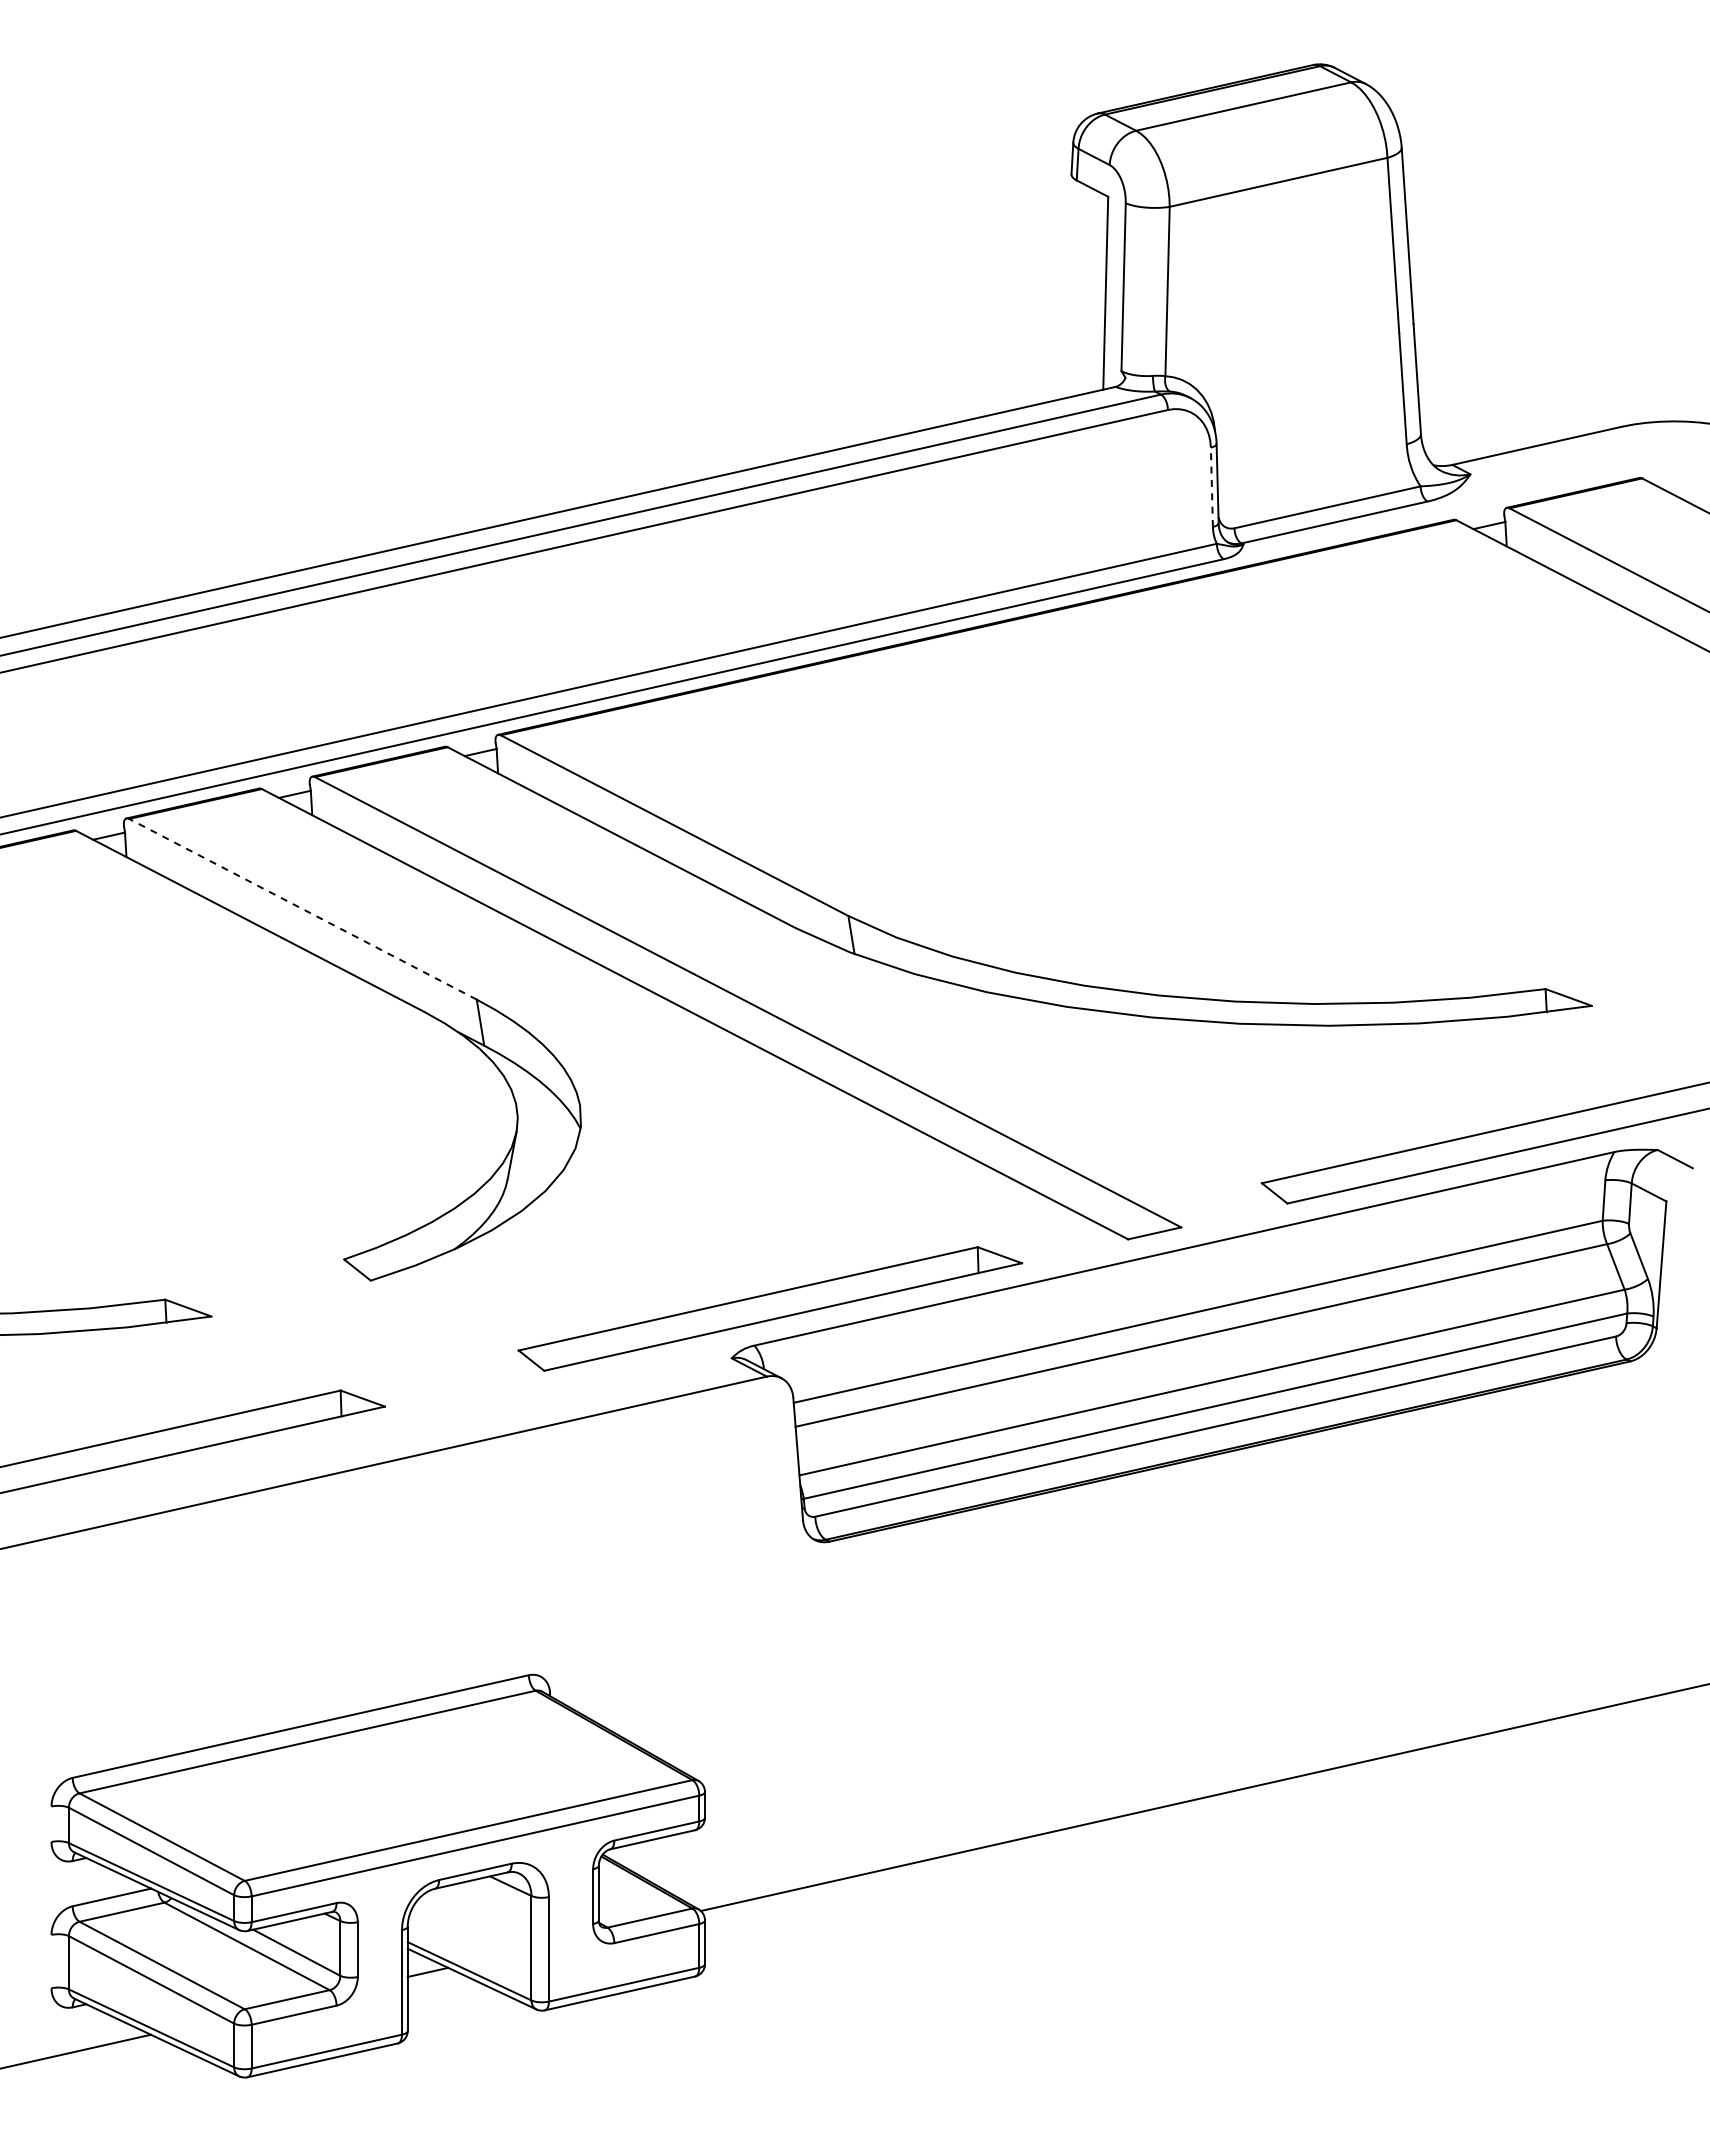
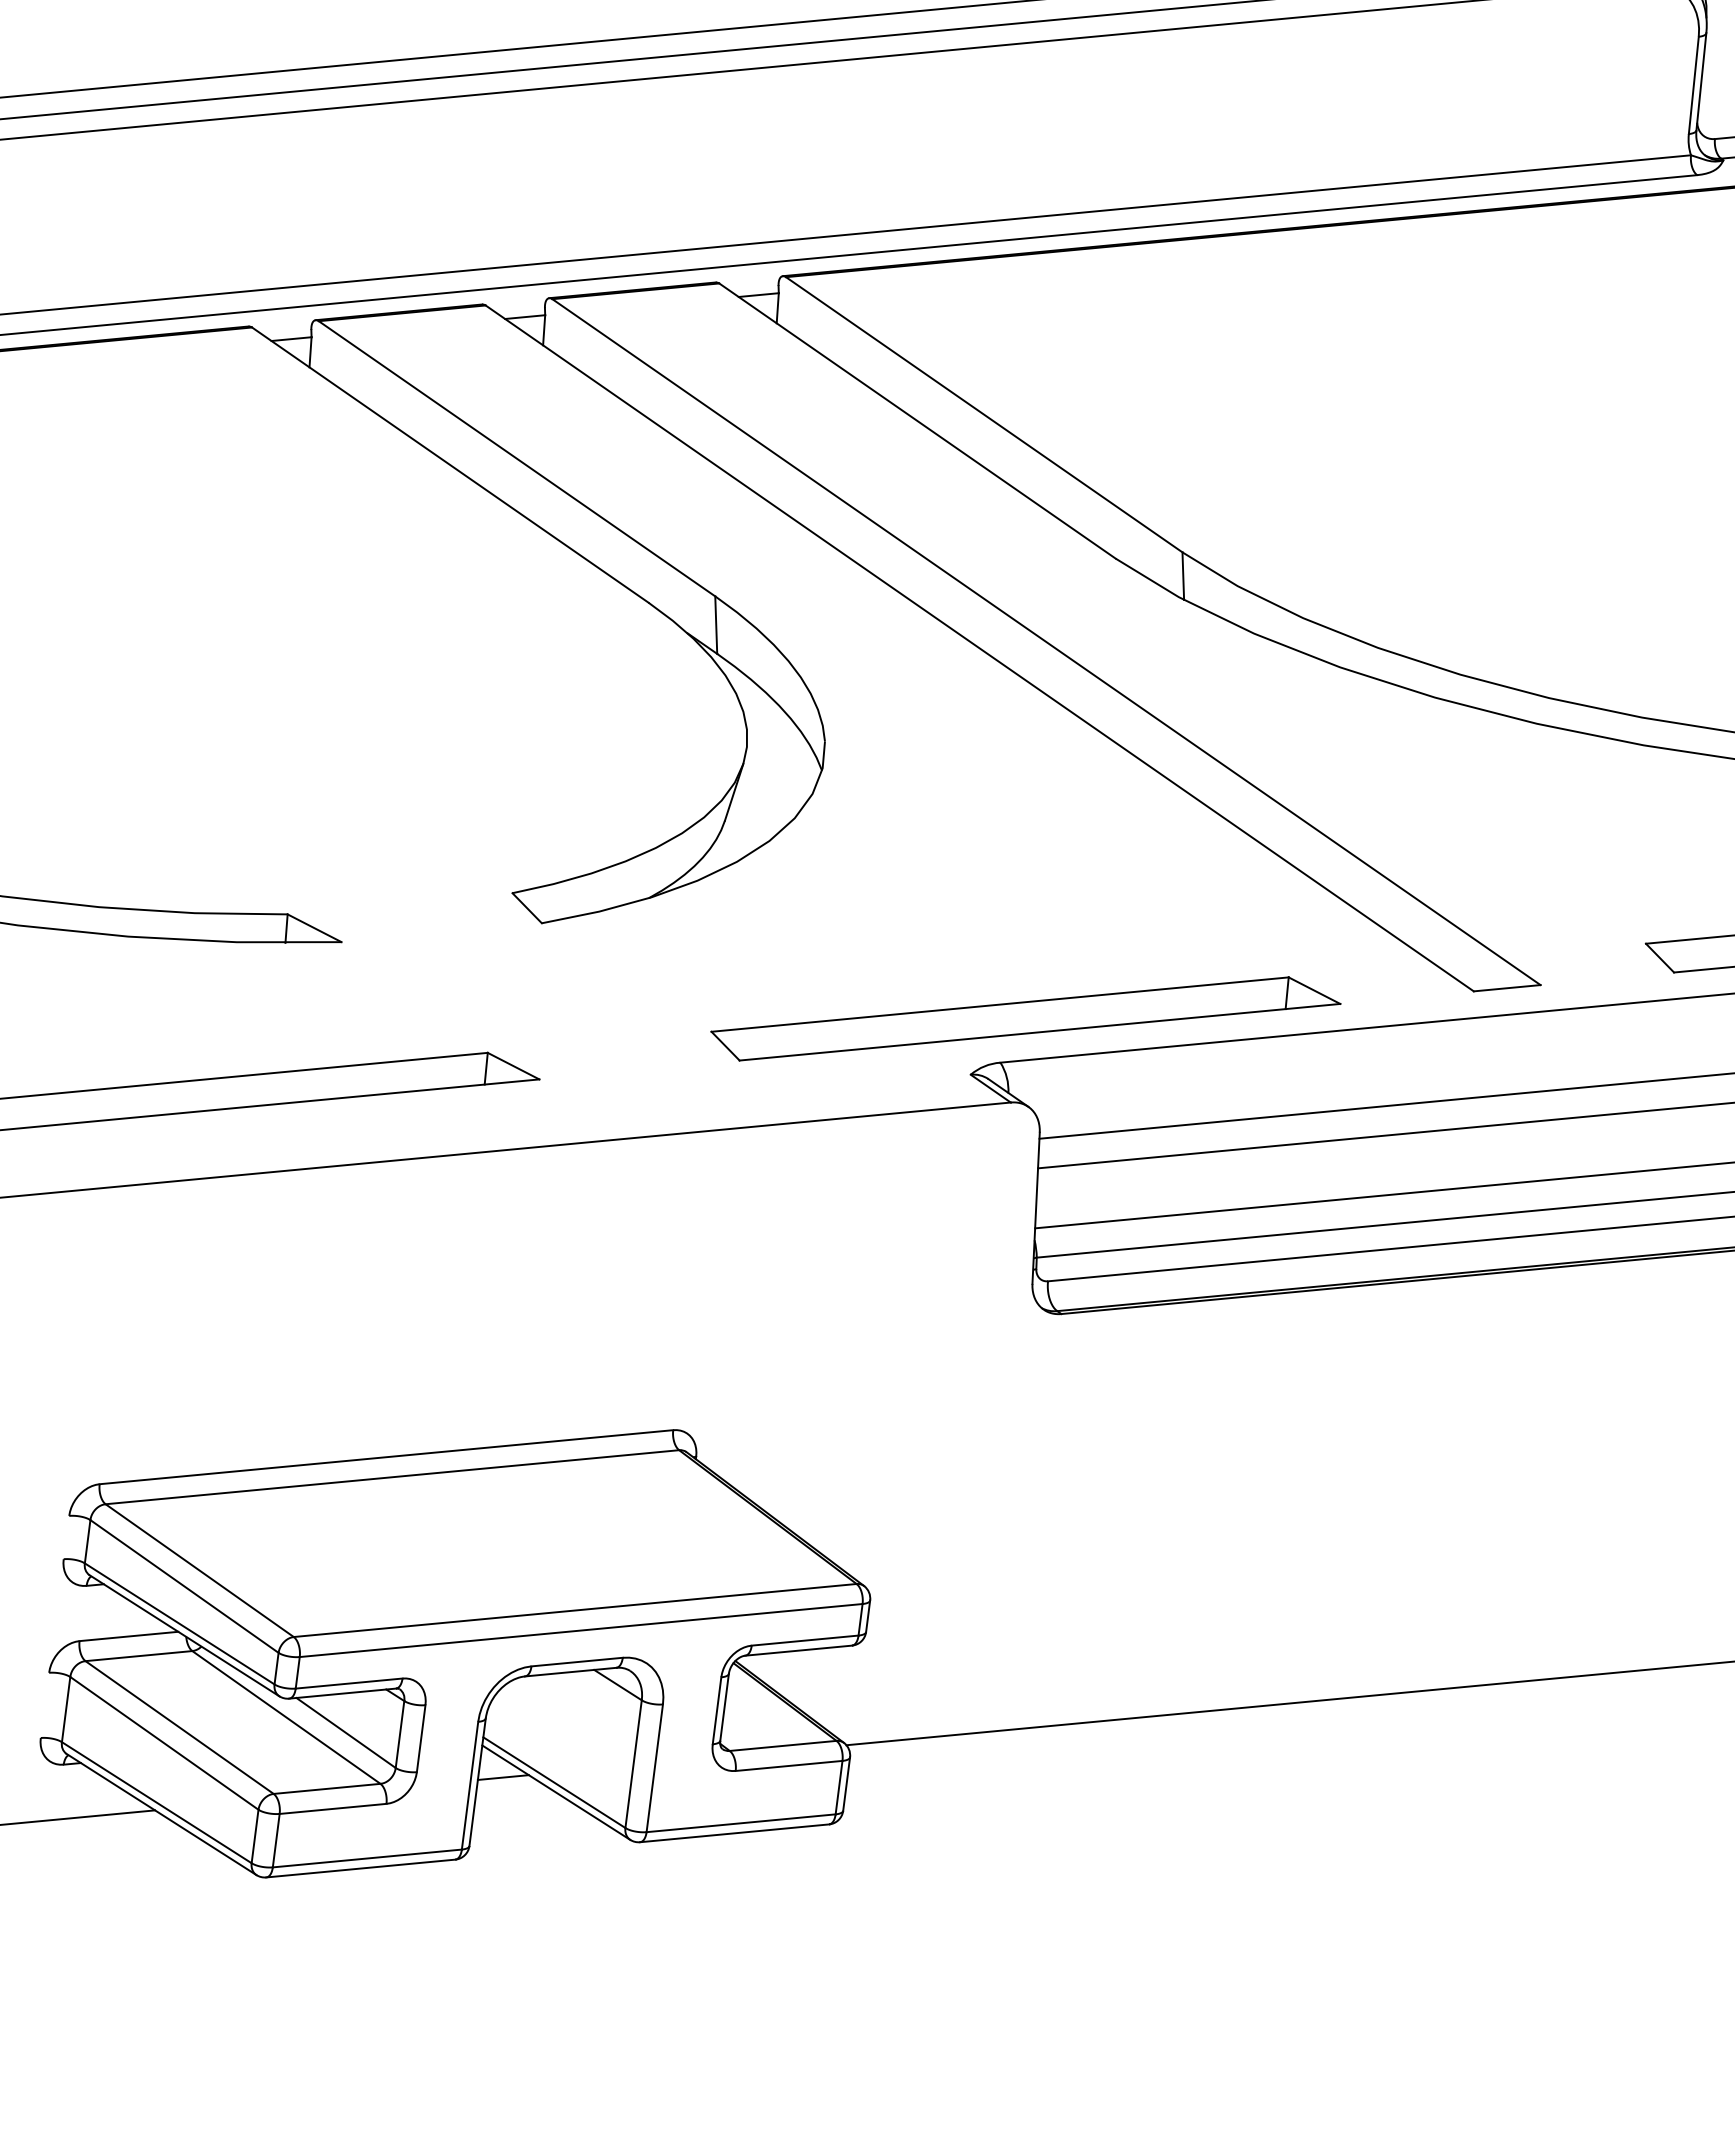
line: (1211, 487) -> (1693, 85), dashed -> solid
line: (302, 909) -> (516, 459), dashed -> solid

